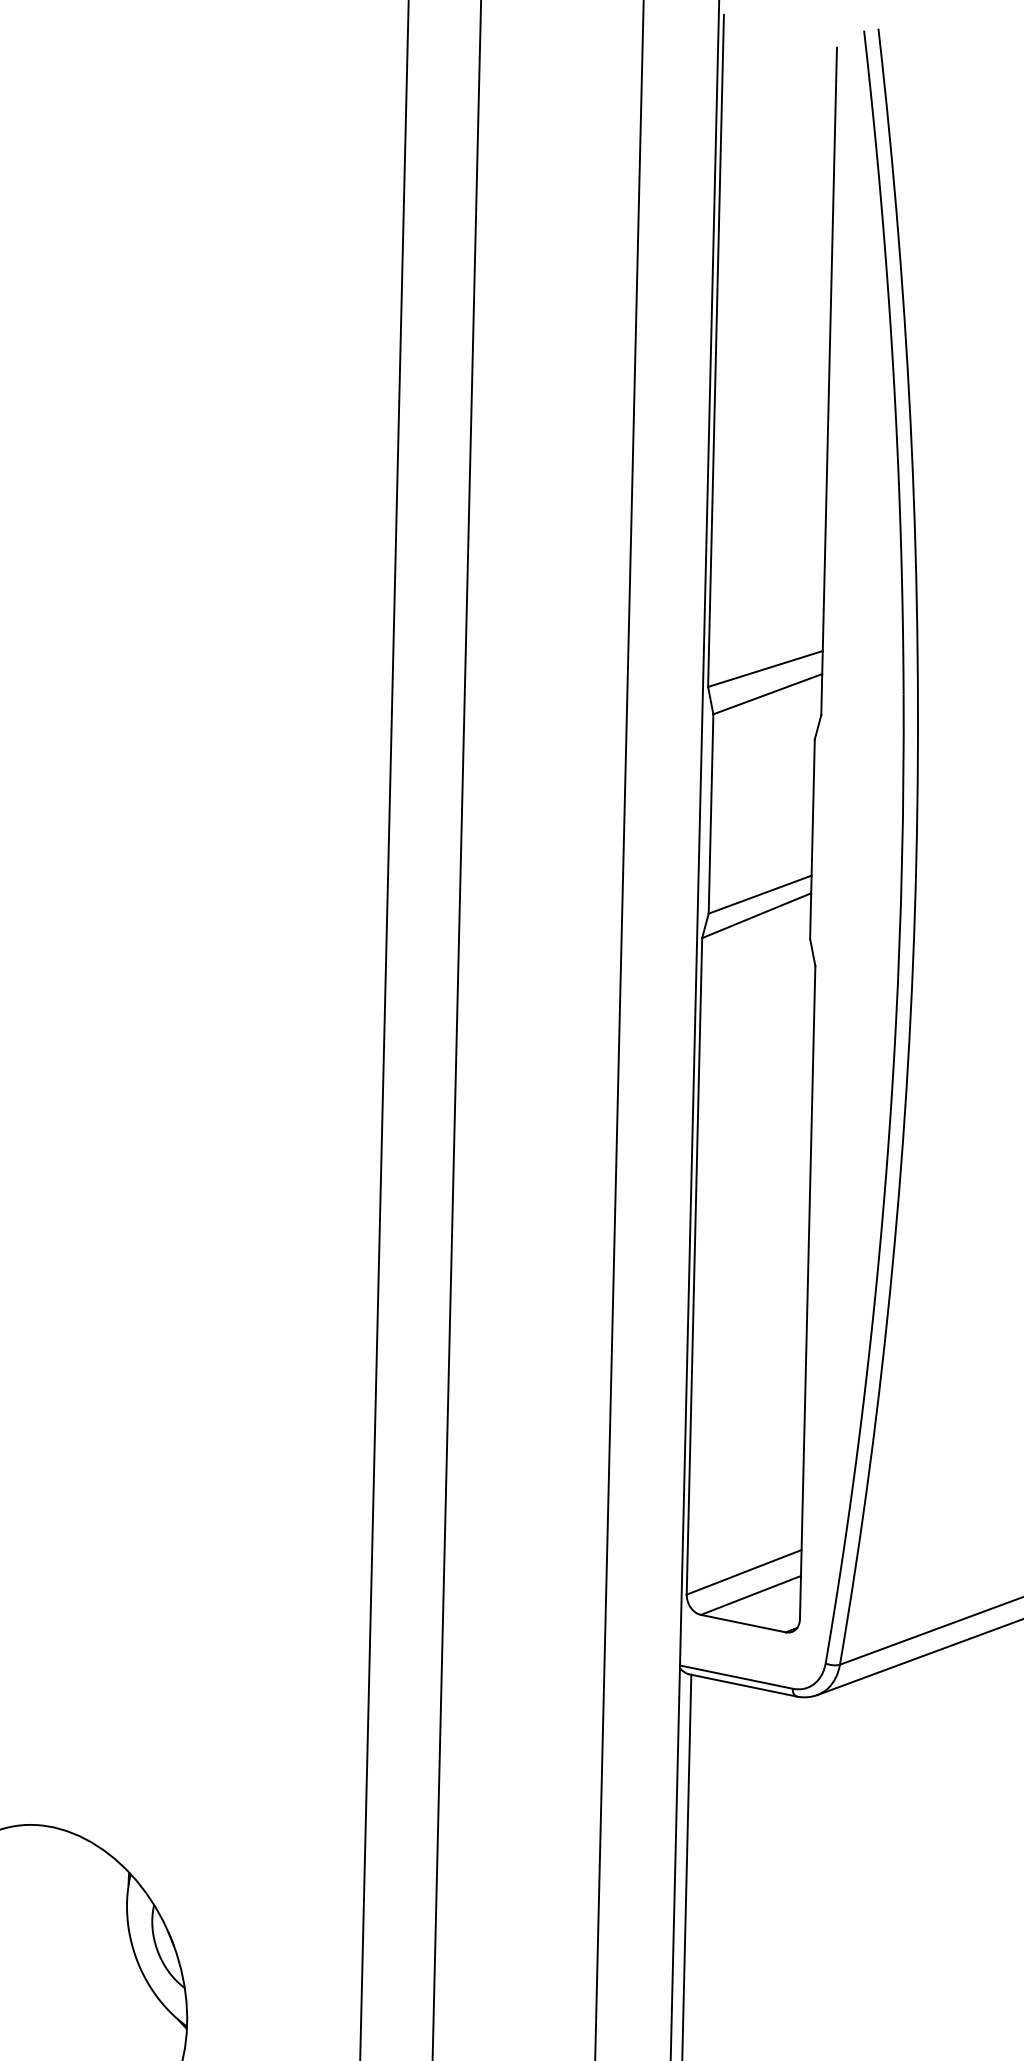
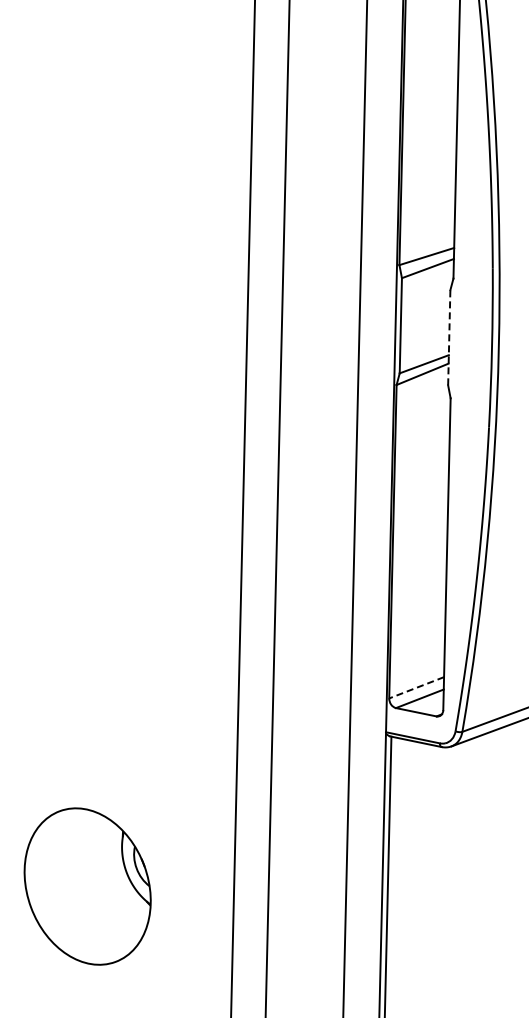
line: (812, 838) -> (449, 337), solid -> dashed
line: (743, 1571) -> (416, 687), solid -> dashed

